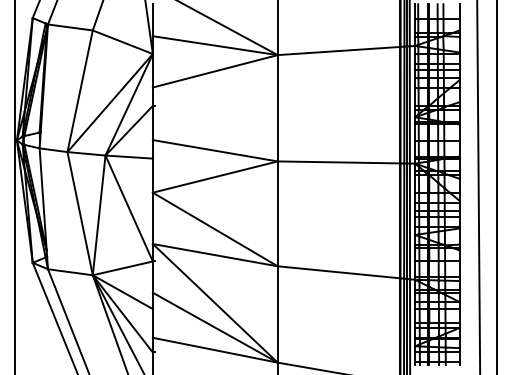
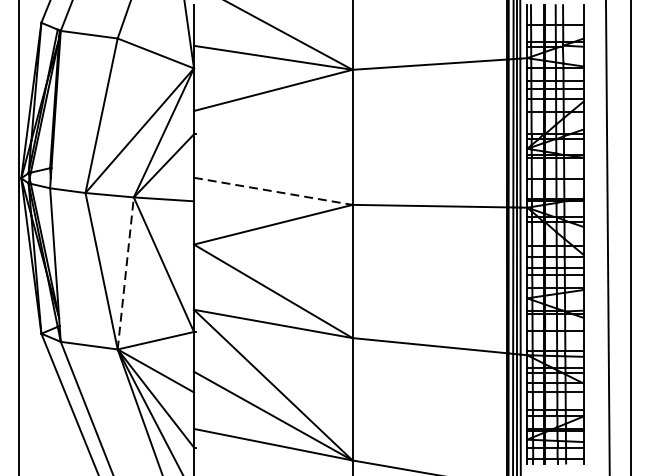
line: (215, 150) -> (273, 190), solid -> dashed
line: (99, 214) -> (126, 272), solid -> dashed

